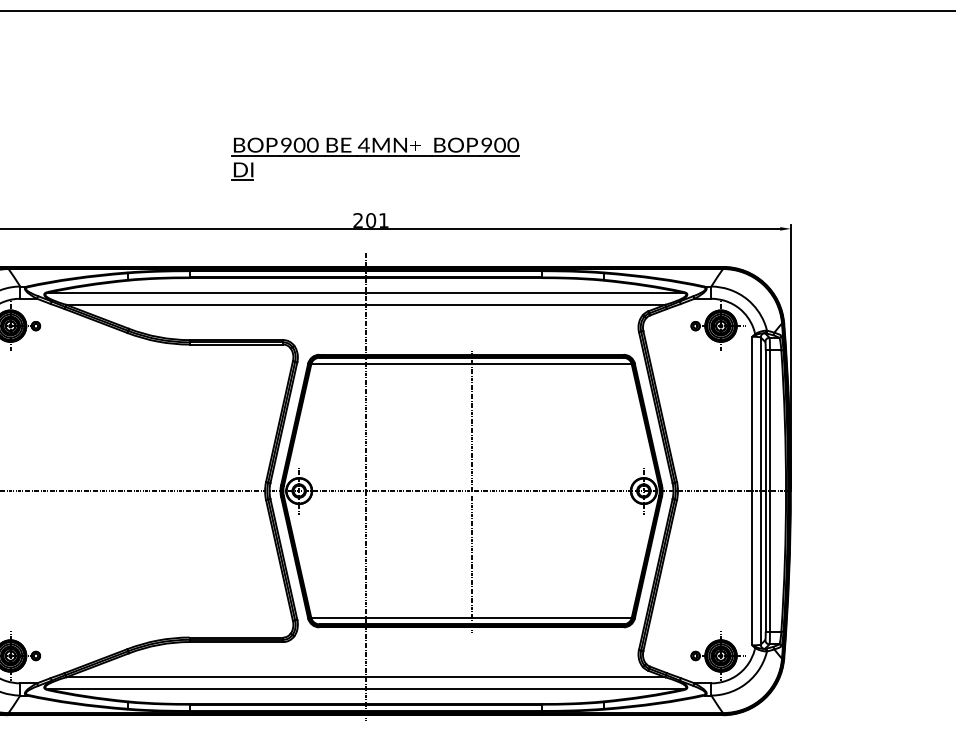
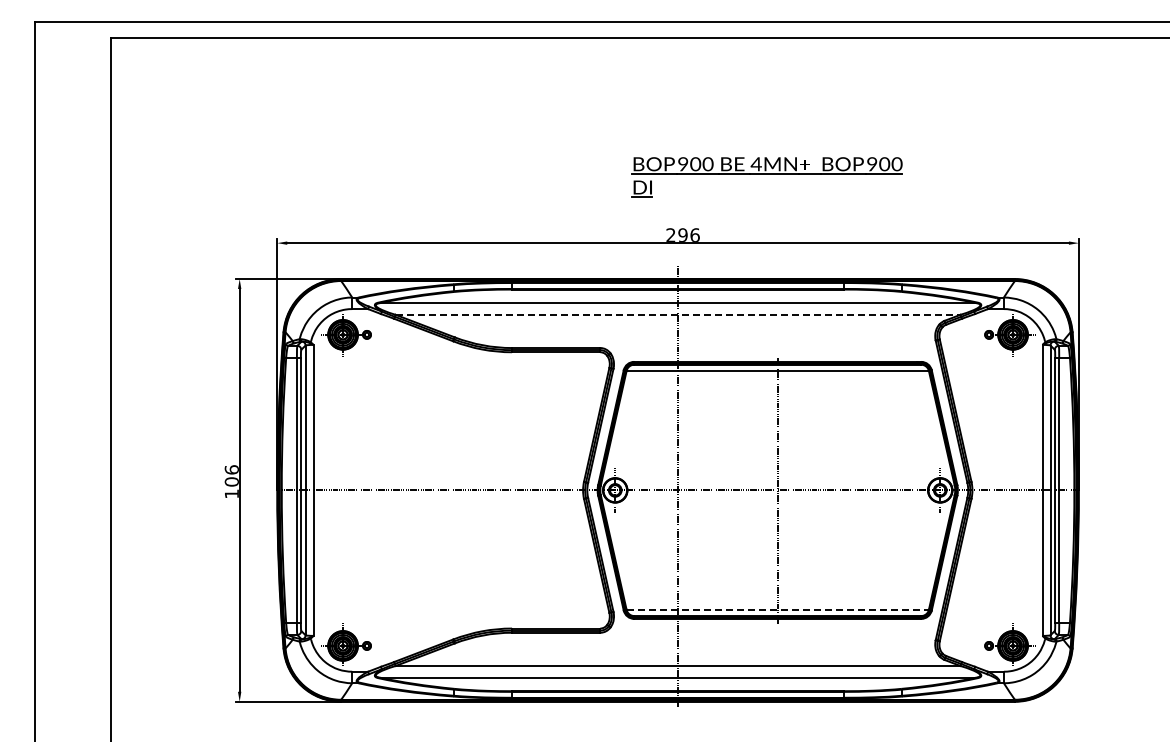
part: (374, 159) -> (766, 177), moved
text: (376, 219) -> (688, 234), 201 -> 296
line: (366, 304) -> (678, 314), solid -> dashed
line: (472, 618) -> (778, 610), solid -> dashed

